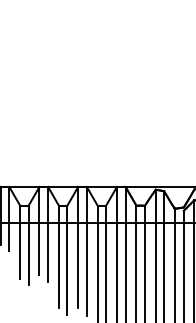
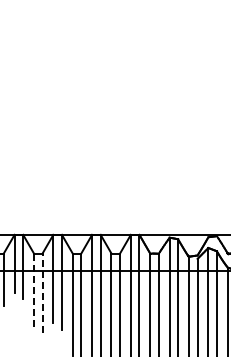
line: (19, 242) -> (33, 290), solid -> dashed
line: (28, 245) -> (42, 293), solid -> dashed

